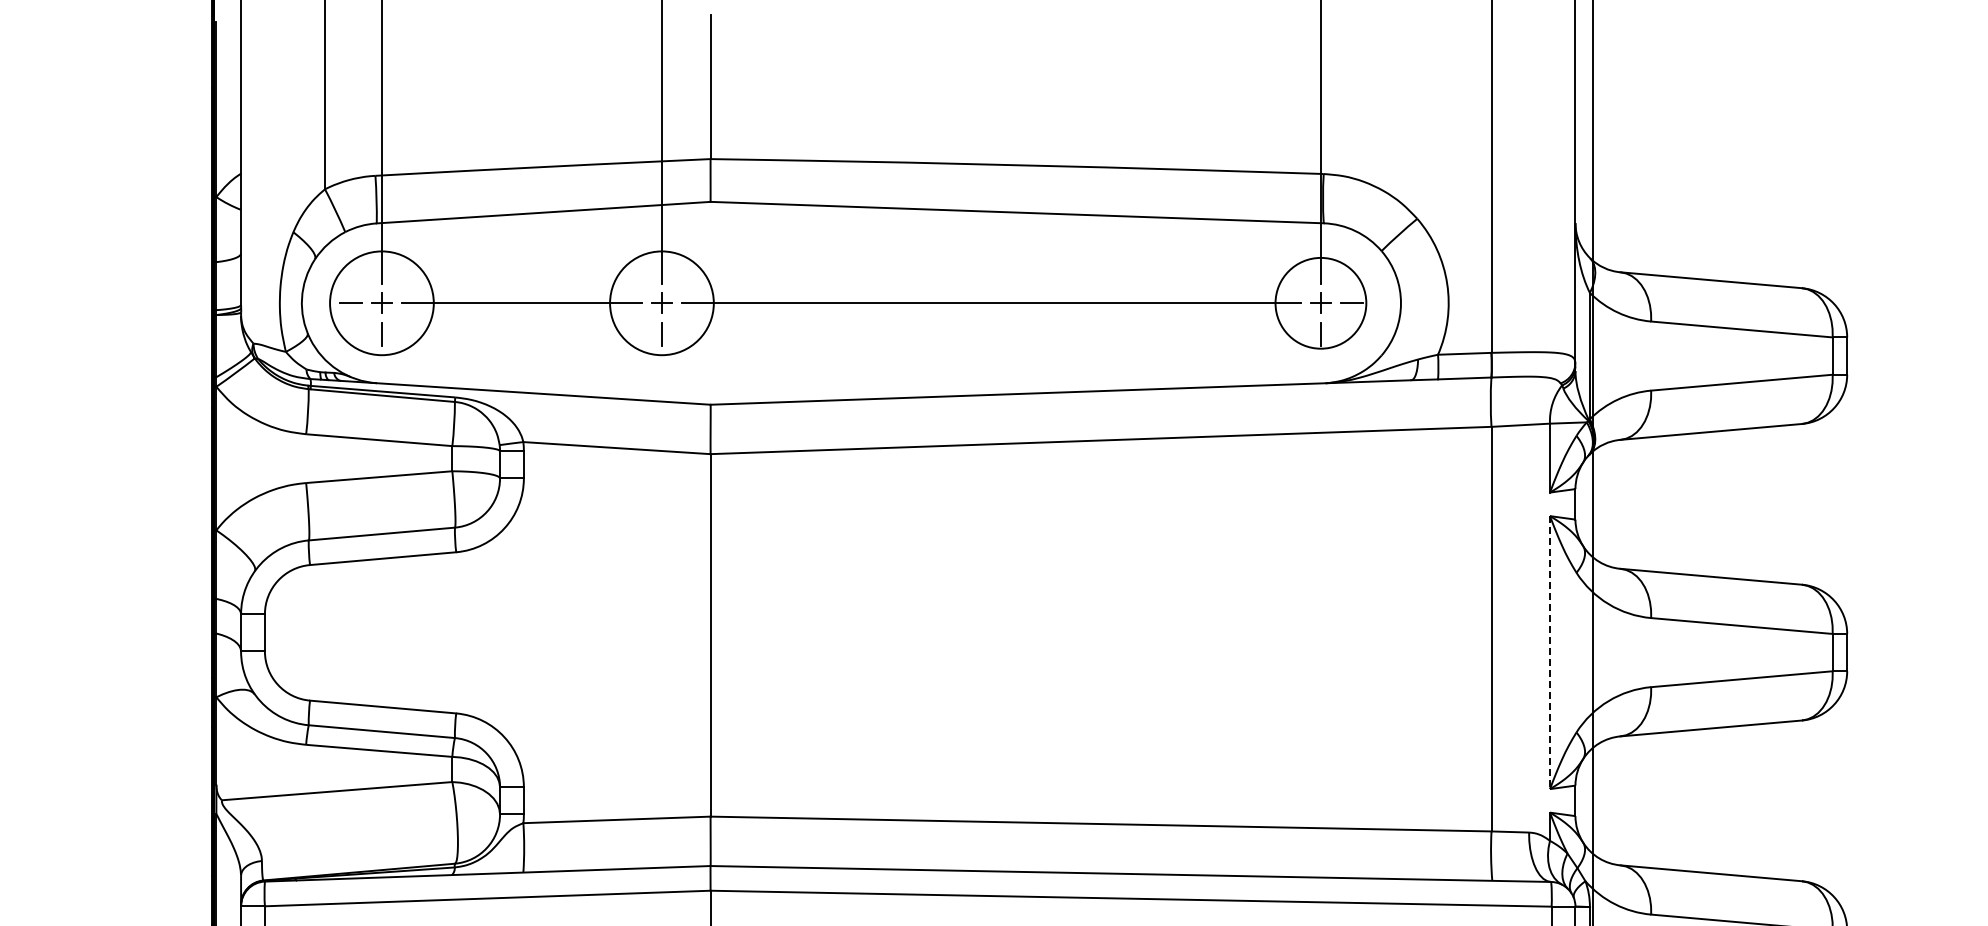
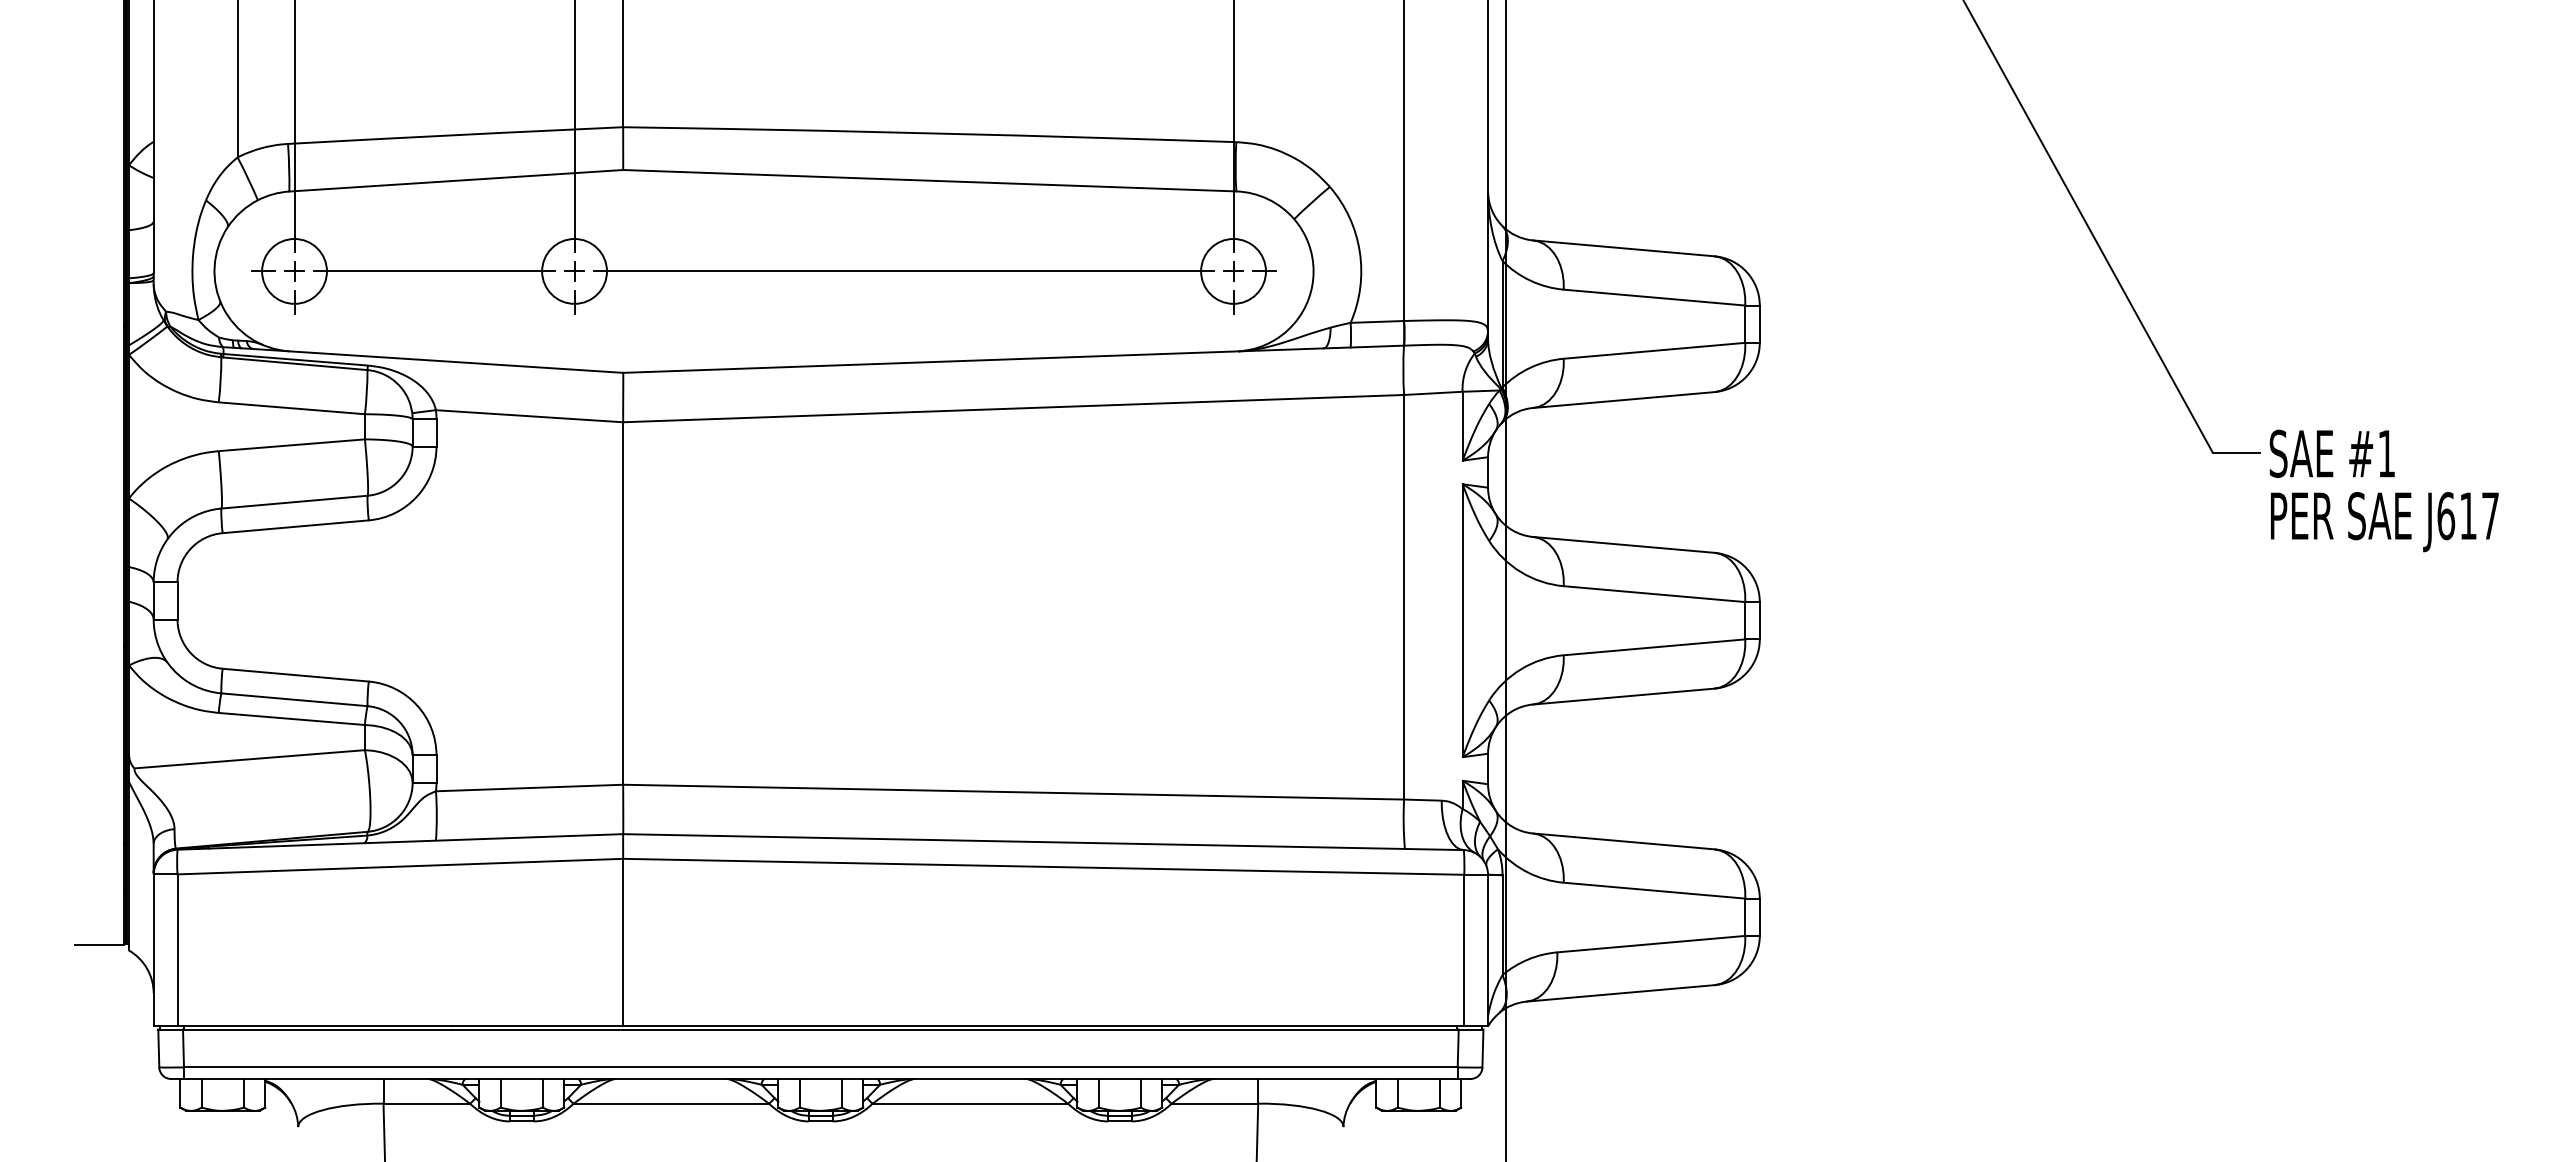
circle: (381, 303) -> (294, 271), size x0.62
circle: (661, 303) -> (574, 271), size x0.62
circle: (1320, 303) -> (1233, 271), size x0.71
line: (1549, 652) -> (1462, 620), dashed -> solid

